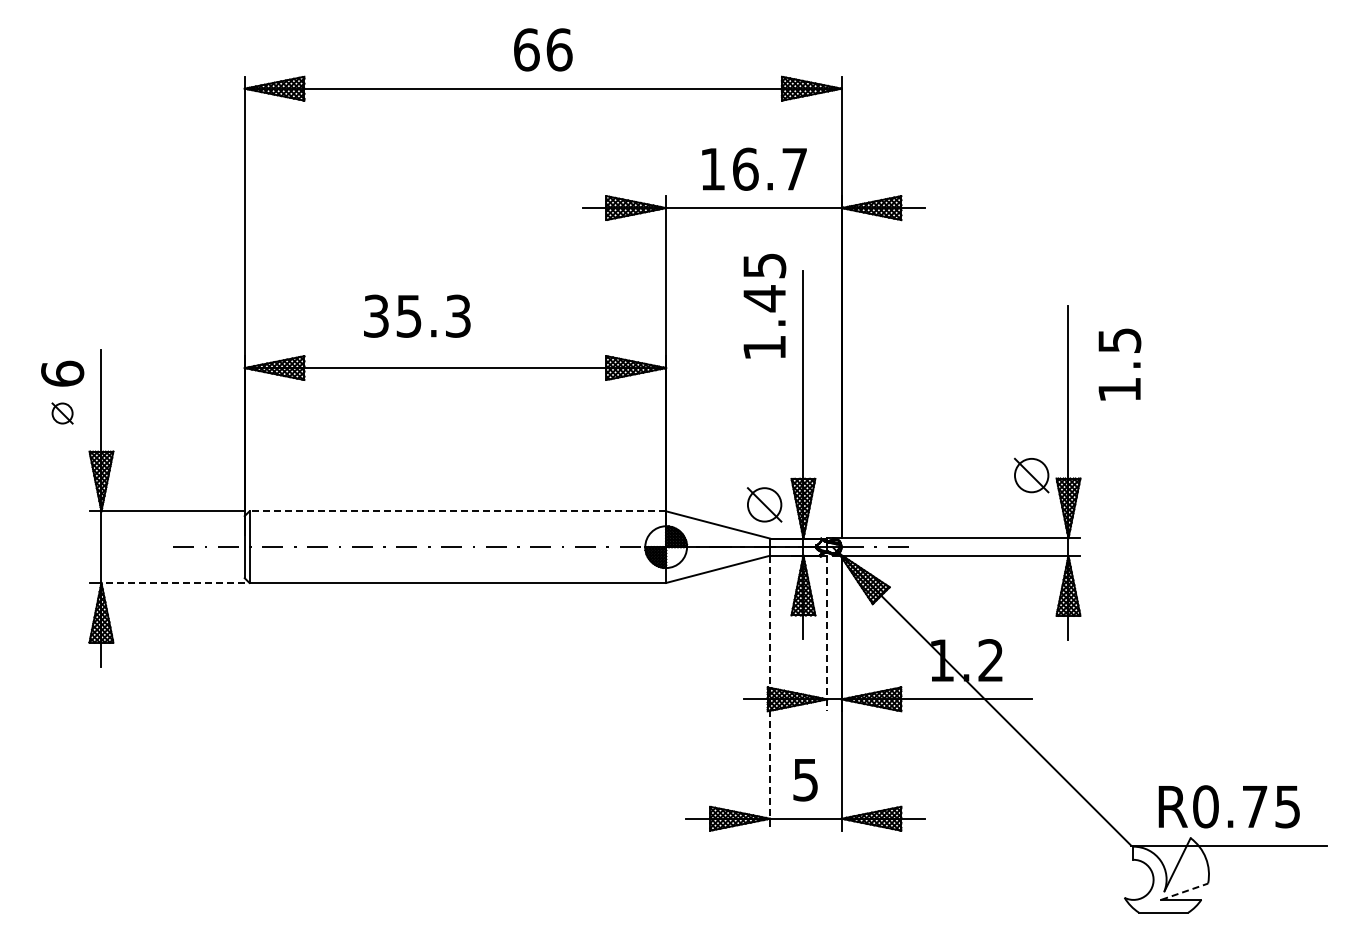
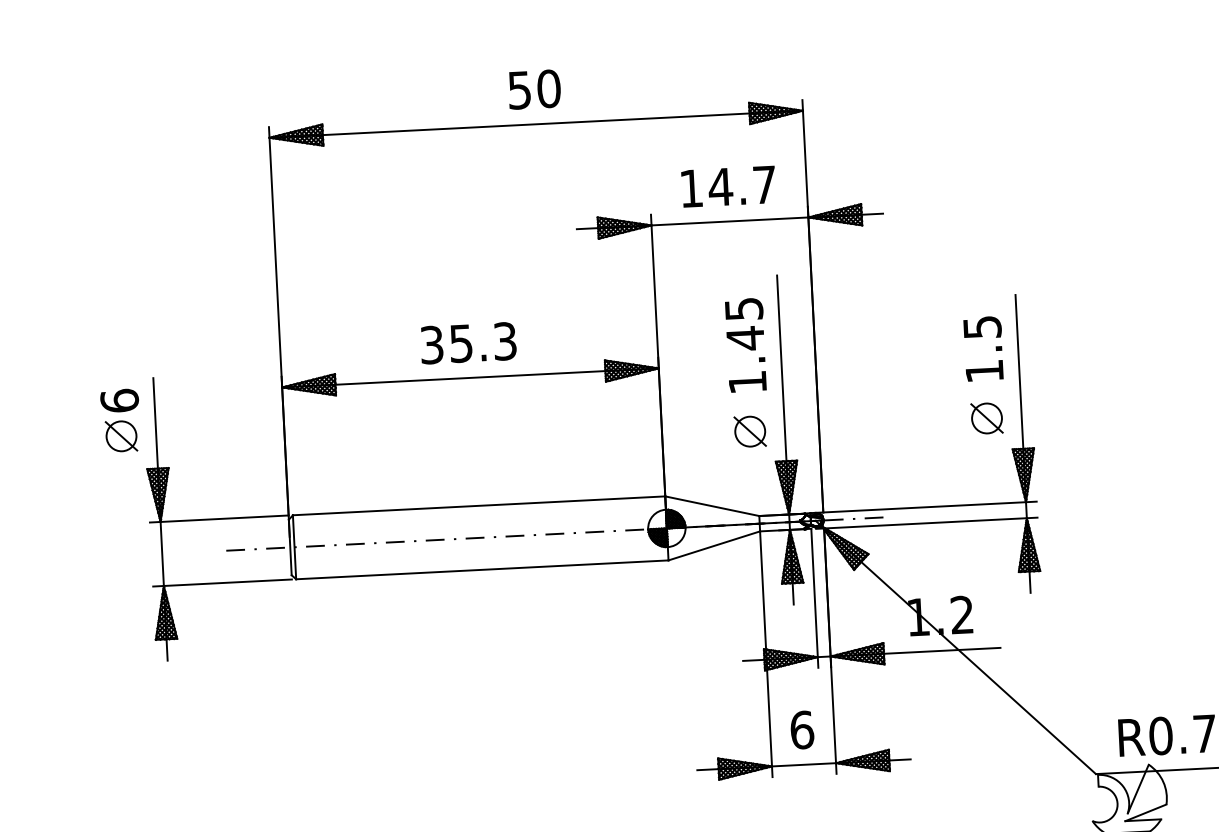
text: (543, 49) -> (534, 89), 66 -> 50
text: (745, 168) -> (720, 186), 16.7 -> 14.7
text: (764, 306) -> (745, 345), moved
text: (417, 315) -> (468, 342), moved
text: (1119, 364) -> (983, 348), moved
part: (62, 413) -> (121, 436), size x1.67
part: (1031, 475) -> (986, 418), moved
part: (764, 504) -> (750, 431), moved
line: (457, 511) -> (478, 505), dashed -> solid
line: (173, 582) -> (228, 582), dashed -> solid
line: (827, 633) -> (814, 598), dashed -> solid
line: (770, 693) -> (766, 654), dashed -> solid
text: (805, 779) -> (801, 729), 5 -> 6
line: (1184, 891) -> (1145, 812), dashed -> solid

